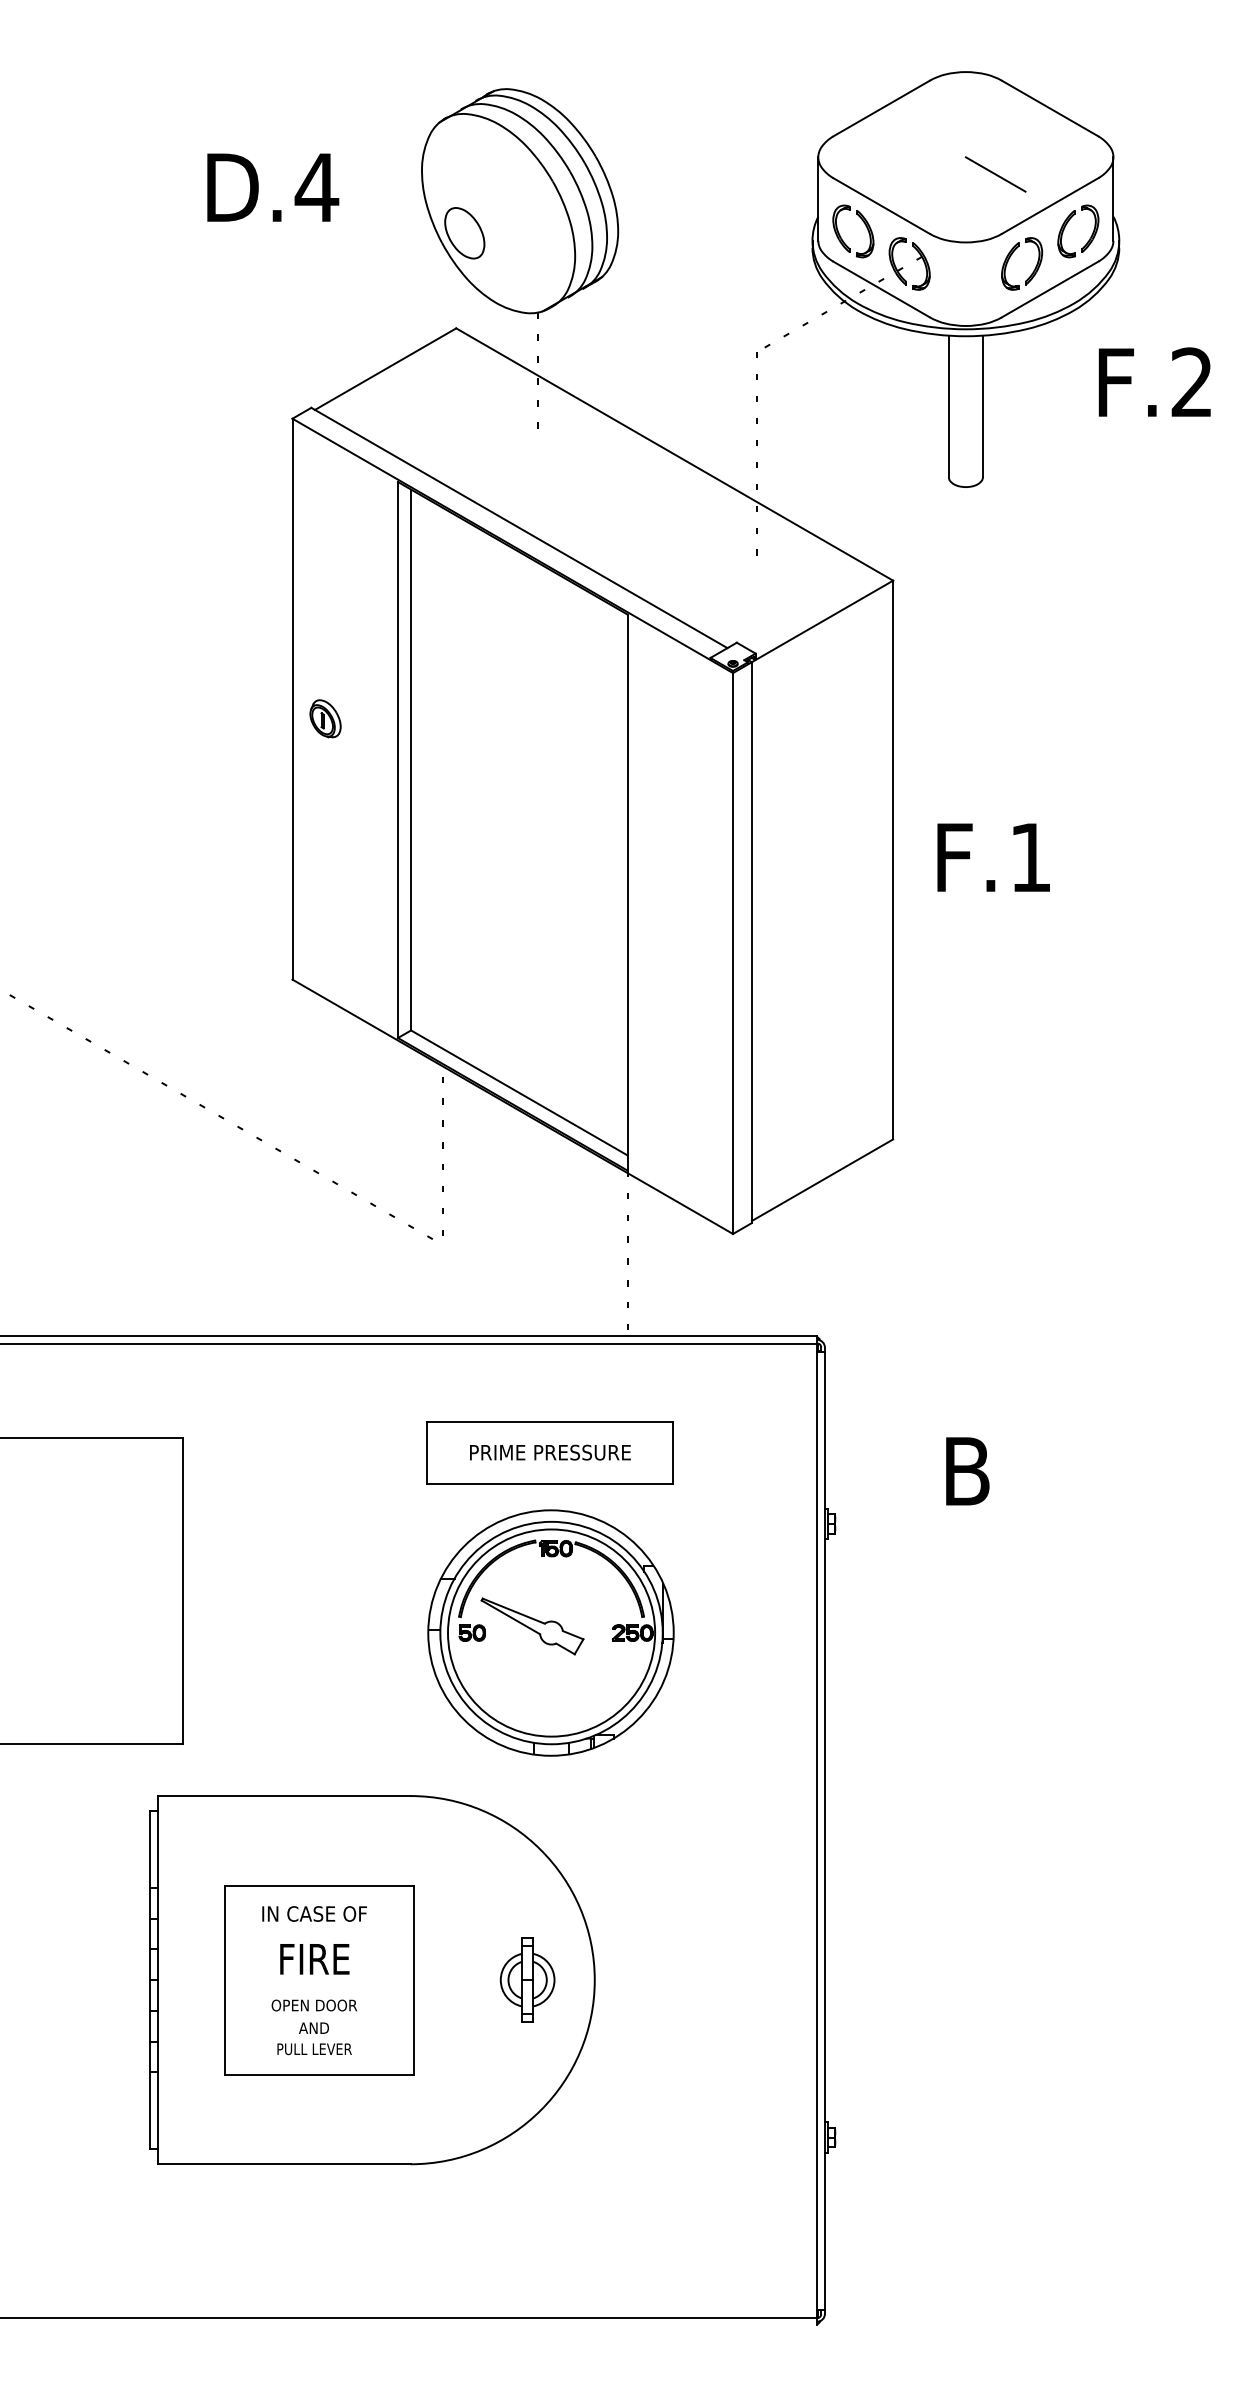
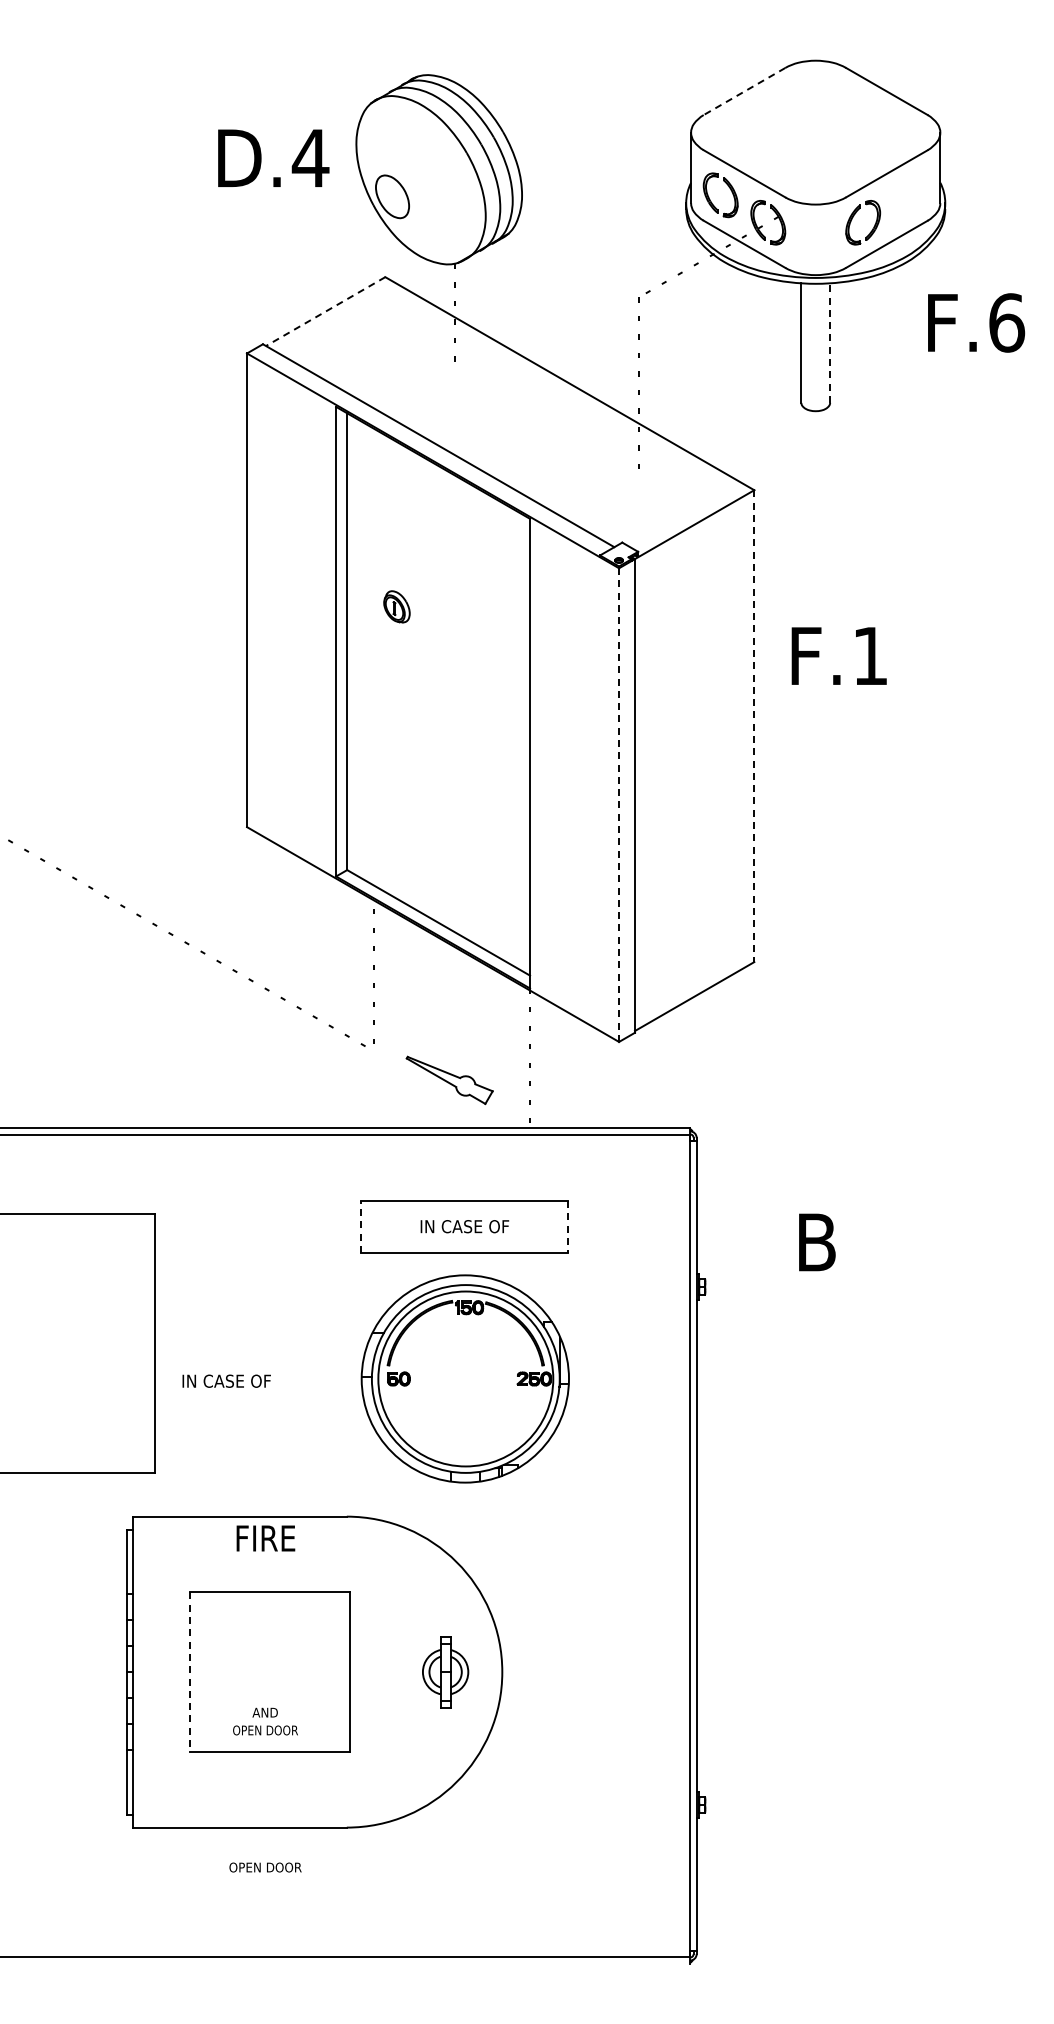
line: (881, 108) -> (744, 91), solid -> dashed
line: (995, 173) -> (840, 146), removed
text: (272, 186) -> (273, 157), moved
part: (1066, 226) -> (900, 191), removed
line: (385, 369) -> (325, 311), solid -> dashed
text: (1192, 382) -> (1007, 322), F.2 -> F.6
line: (983, 406) -> (830, 343), solid -> dashed
part: (325, 718) -> (396, 606), moved
text: (992, 856) -> (838, 655), moved
line: (893, 860) -> (754, 726), solid -> dashed
line: (733, 952) -> (619, 804), solid -> dashed
text: (549, 1452) -> (464, 1226), PRIME PRESSURE -> IN CASE OF
line: (426, 1453) -> (360, 1227), solid -> dashed
line: (673, 1453) -> (568, 1227), solid -> dashed
part: (532, 1626) -> (449, 1080), moved
text: (314, 1913) -> (226, 1380), moved
text: (314, 1959) -> (265, 1538), moved
line: (225, 1980) -> (190, 1672), solid -> dashed
text: (314, 2005) -> (265, 1867), moved
text: (314, 2049) -> (265, 1730), PULL LEVER -> OPEN DOOR

